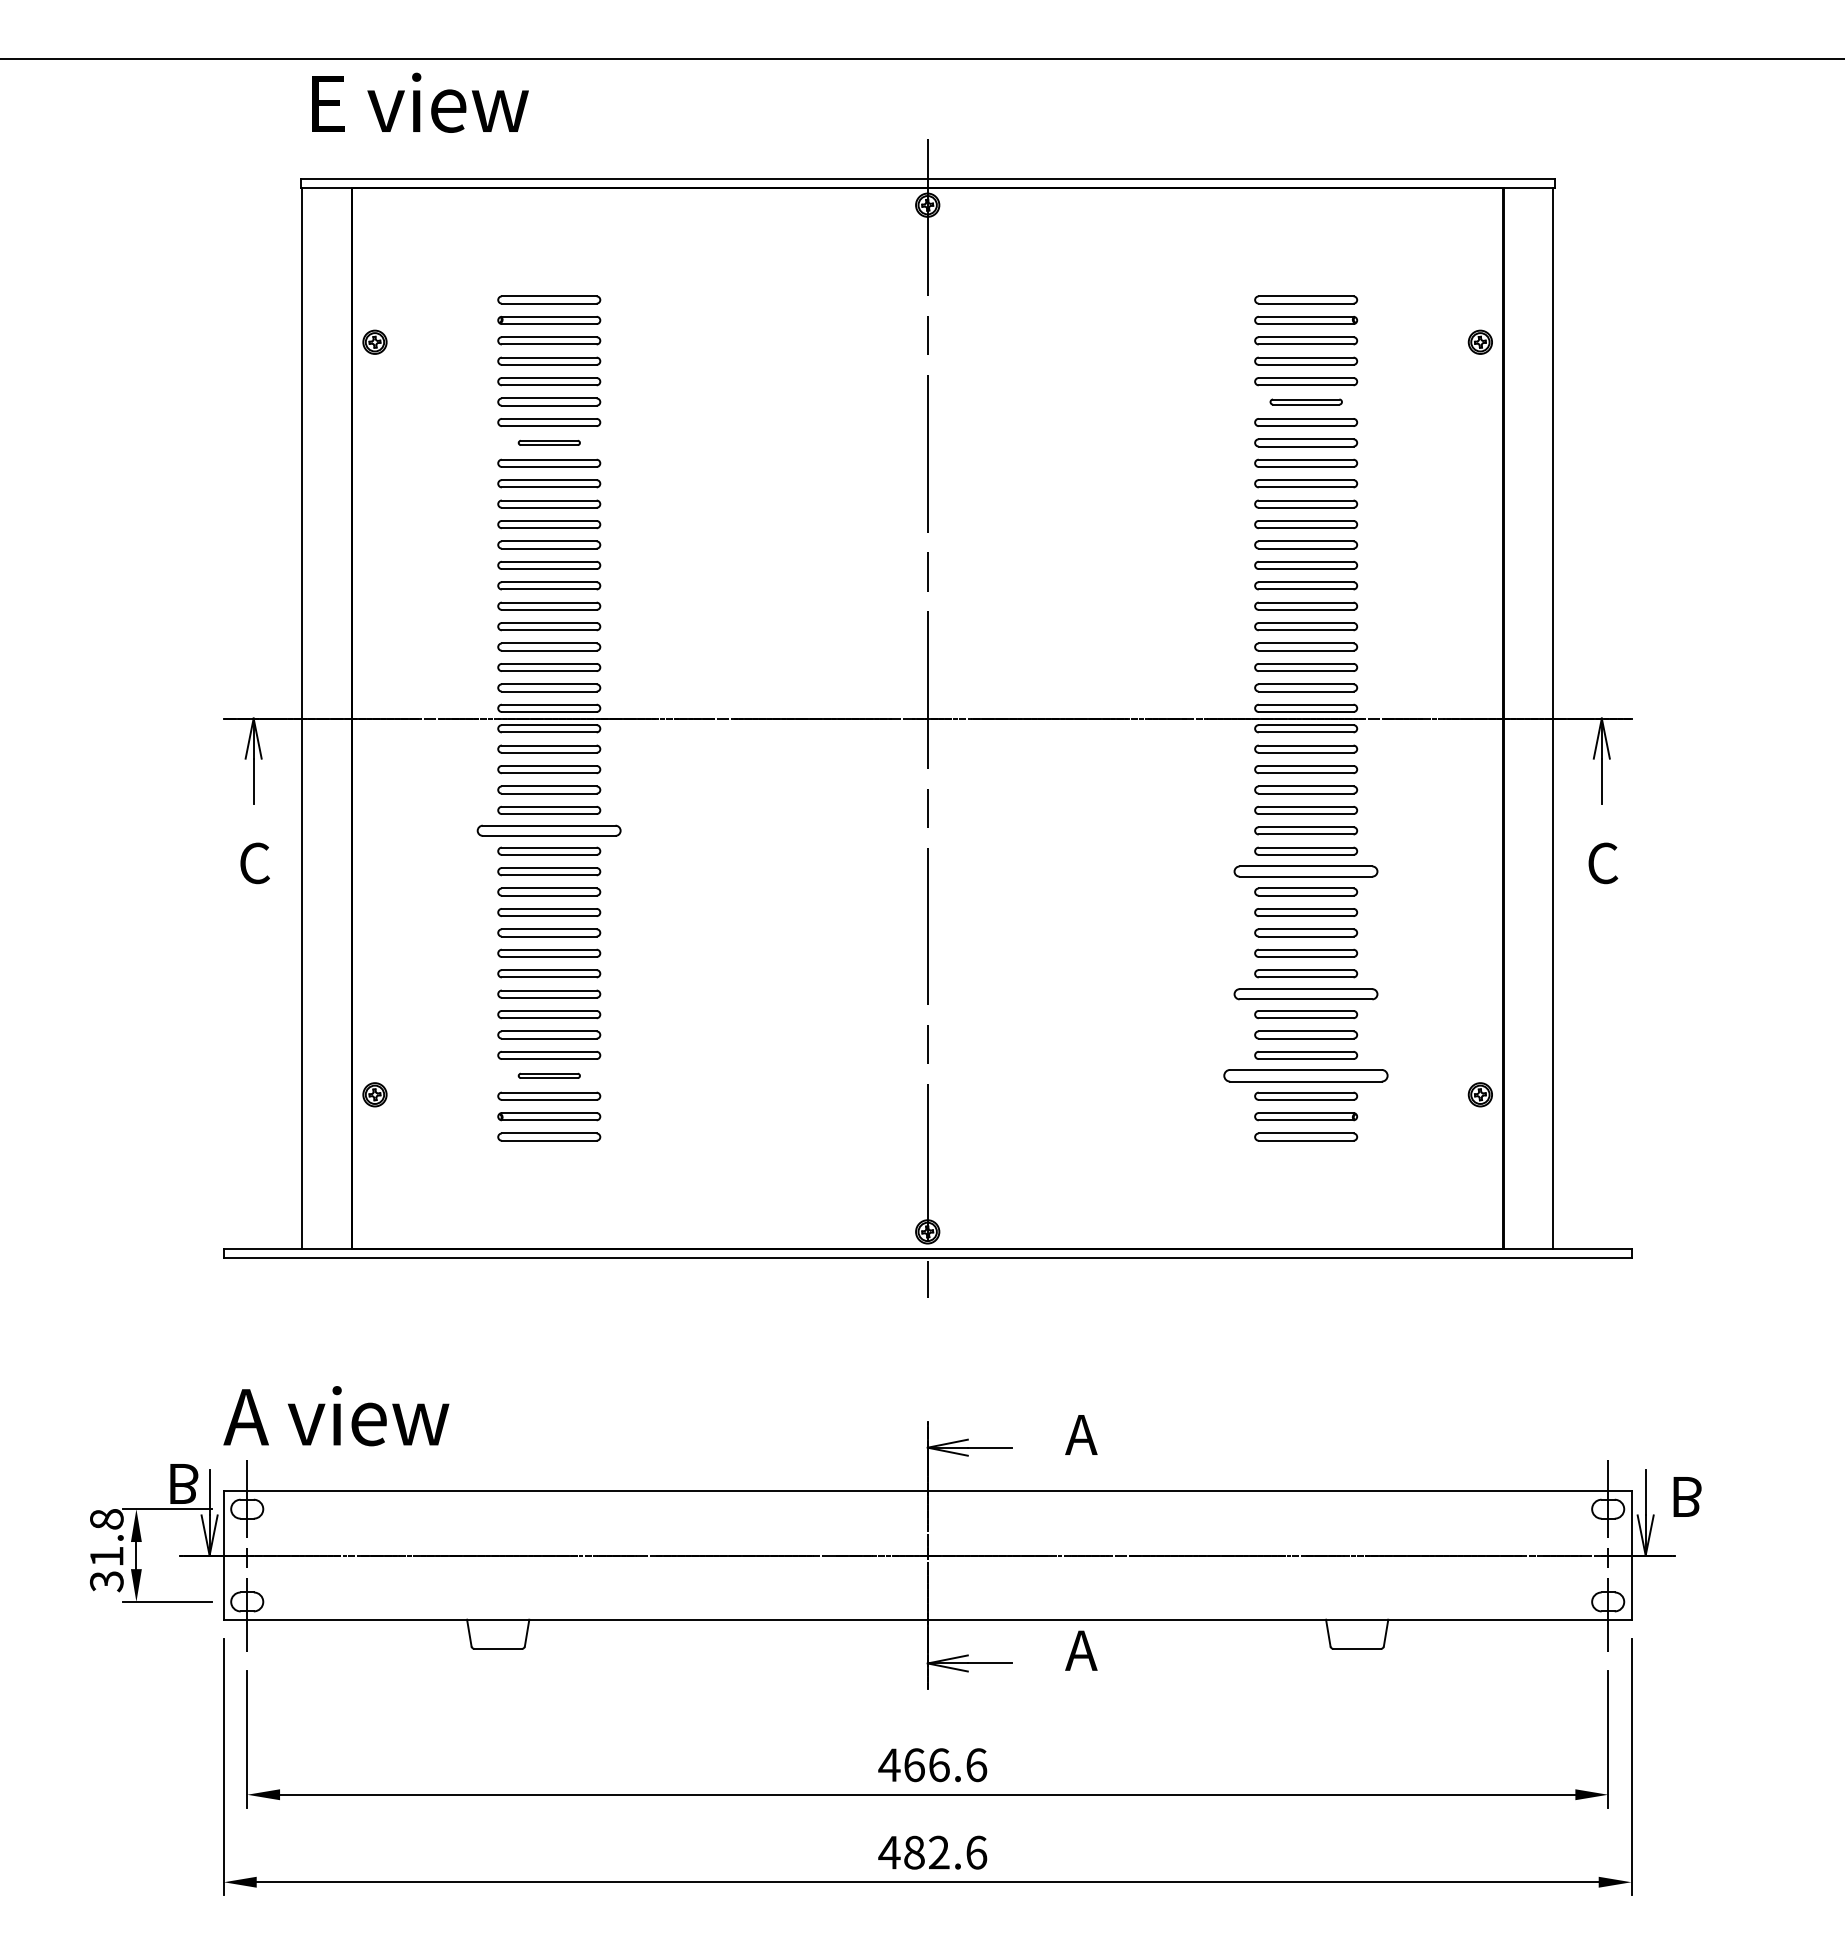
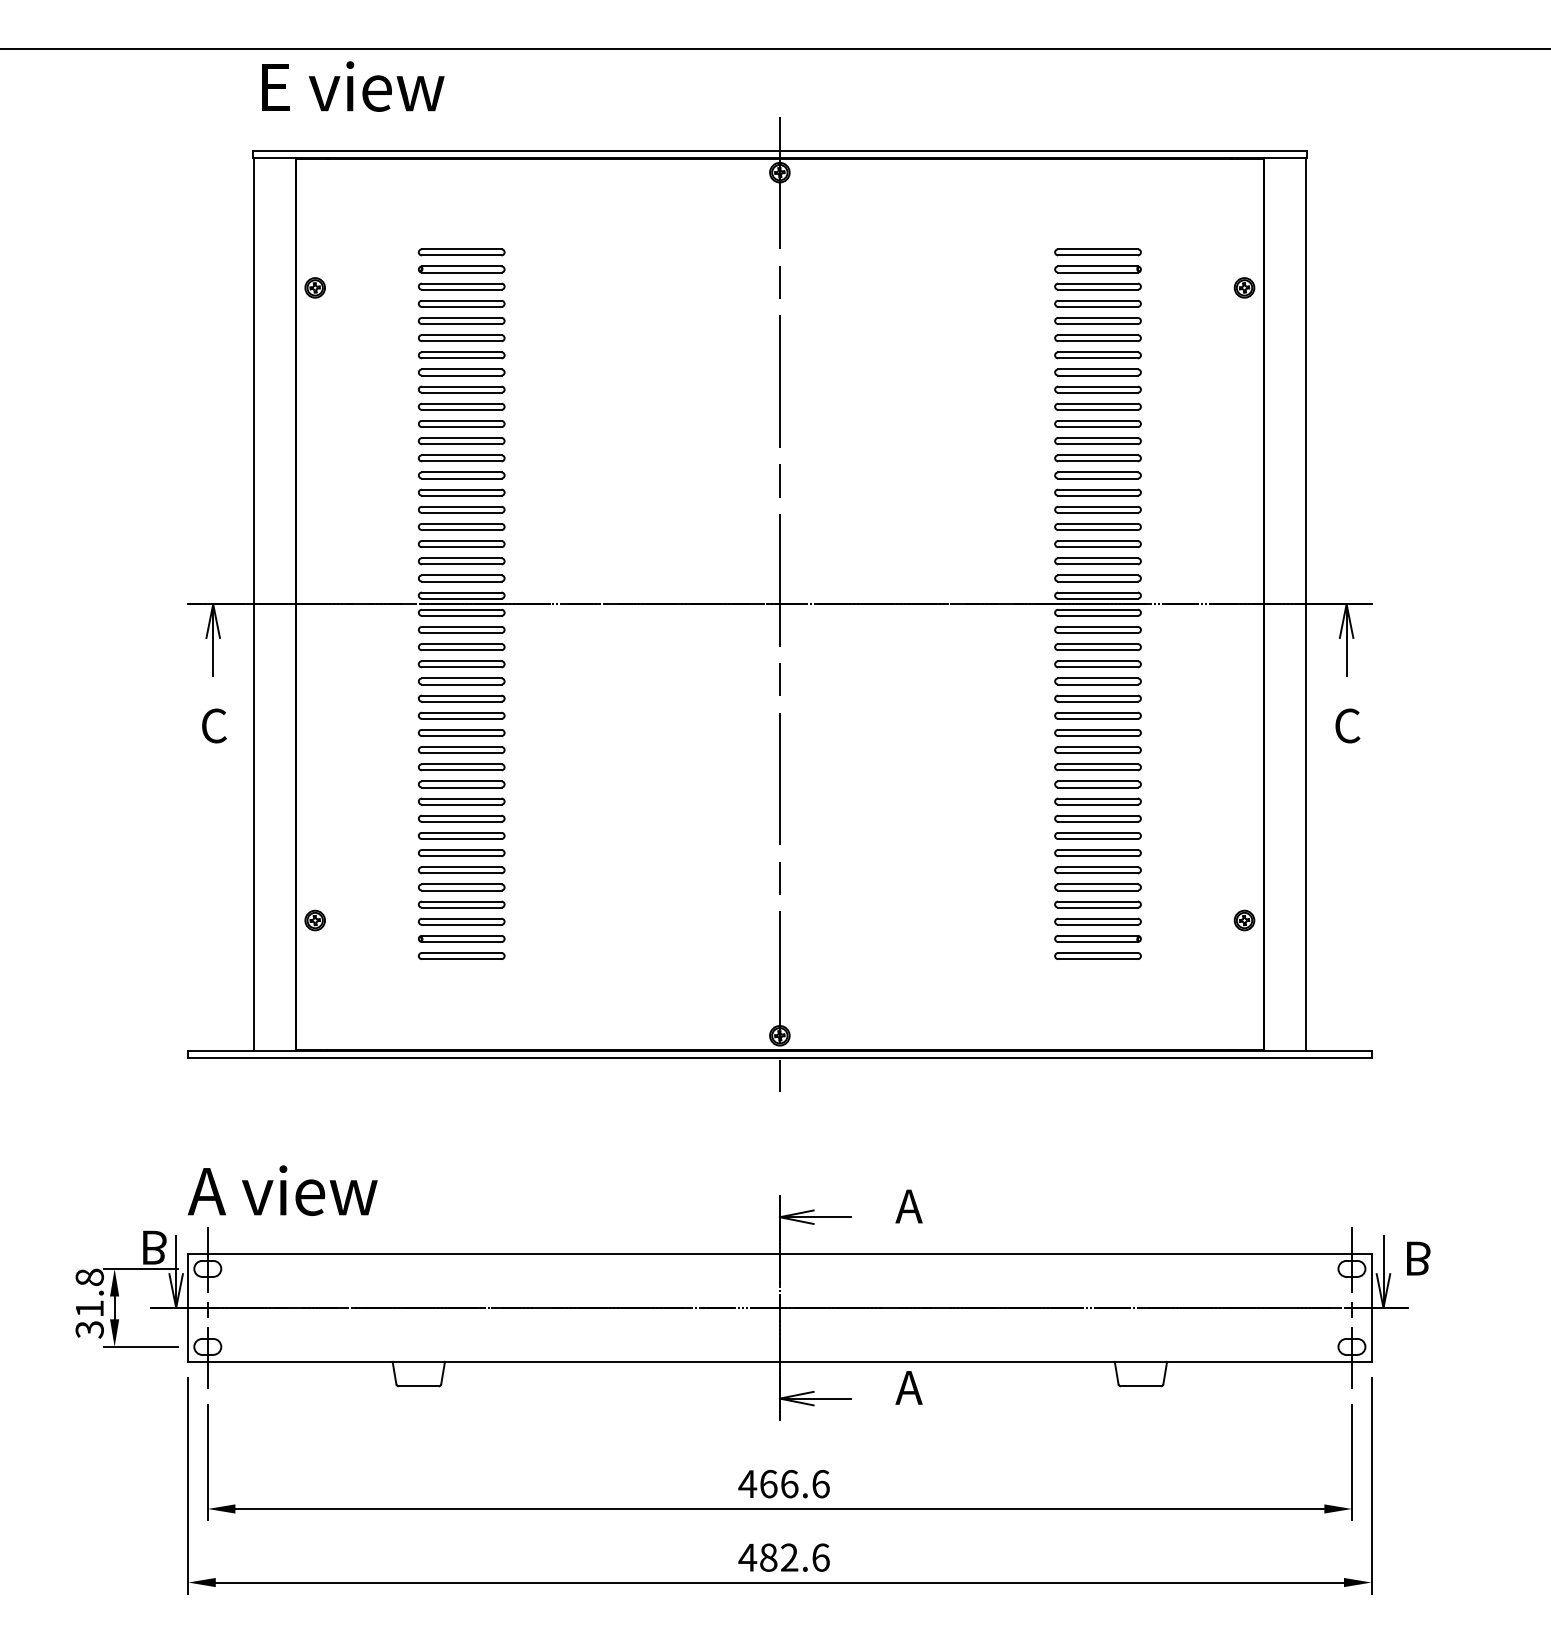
part: (1306, 401) -> (1098, 337), size x1.43
part: (549, 442) -> (461, 372), size x1.67
part: (549, 830) -> (461, 698), size x0.71
part: (1306, 871) -> (1098, 732), size x0.71
part: (1306, 993) -> (1098, 835), size x0.71
part: (549, 1075) -> (461, 904), size x1.67
part: (1306, 1075) -> (1098, 904), size x0.62

